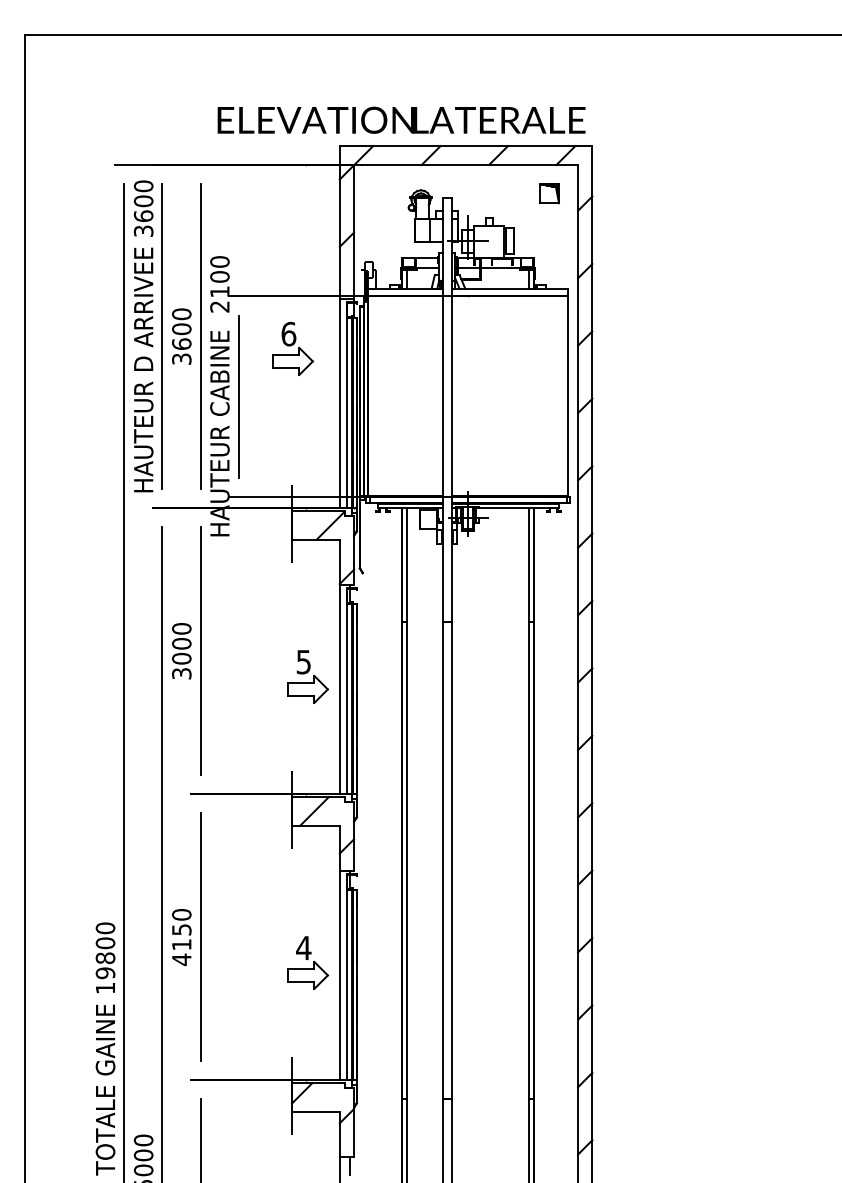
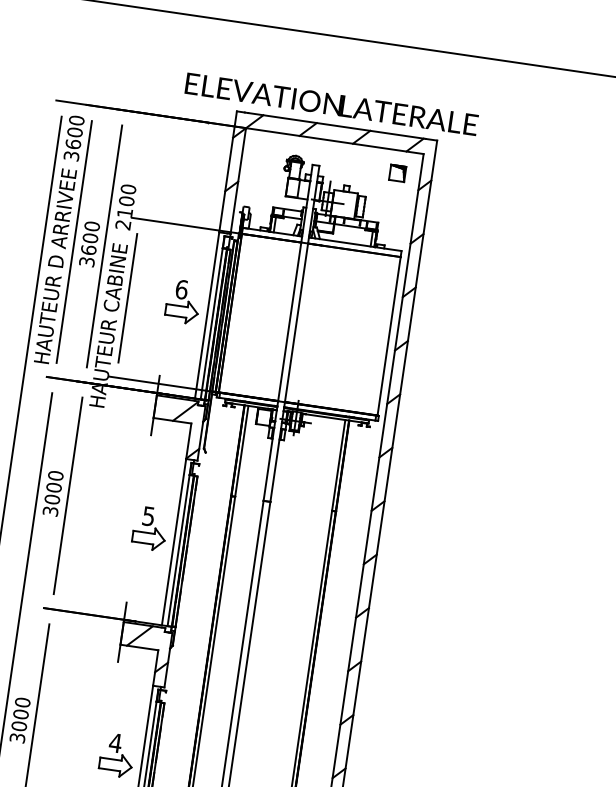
text: (401, 119) -> (331, 103), moved
part: (292, 348) -> (183, 301), moved
text: (181, 944) -> (19, 726), 4150 -> 3000

